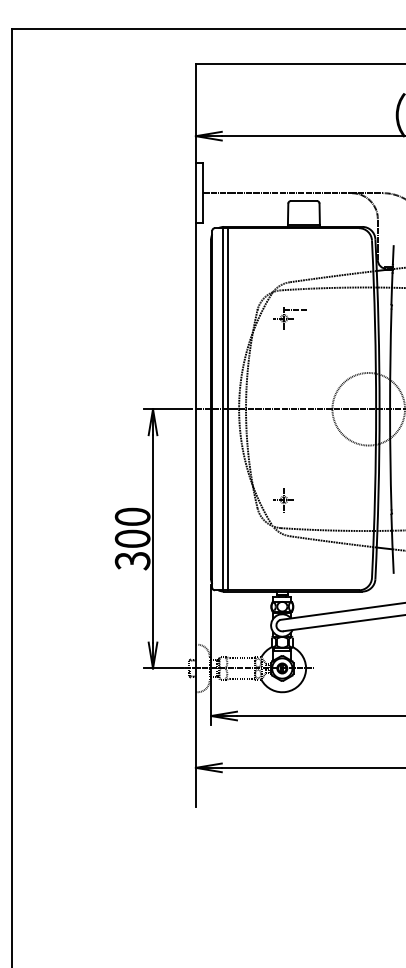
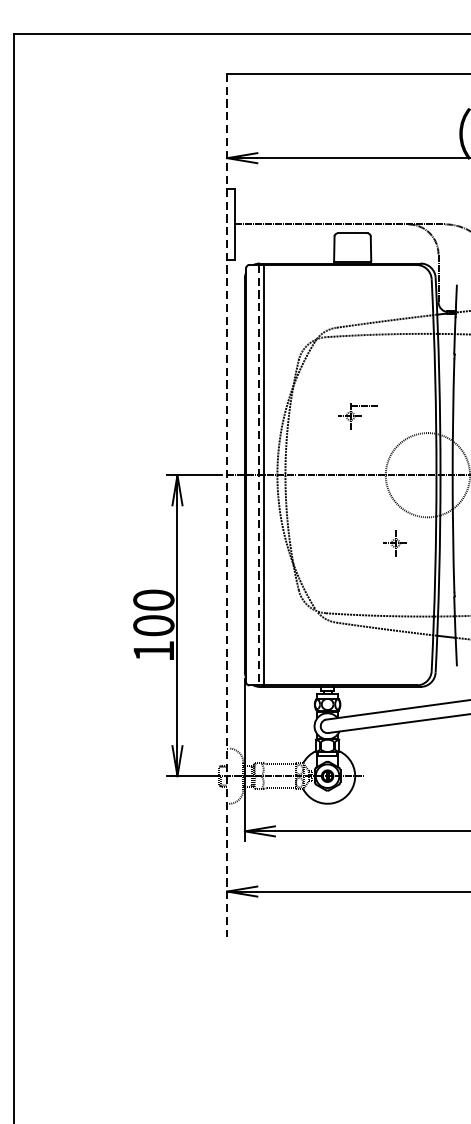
part: (289, 318) -> (356, 416), moved
line: (223, 409) -> (259, 475), solid -> dashed
line: (195, 435) -> (226, 505), solid -> dashed
part: (283, 500) -> (395, 544), moved
text: (132, 561) -> (153, 651), 300 -> 100

